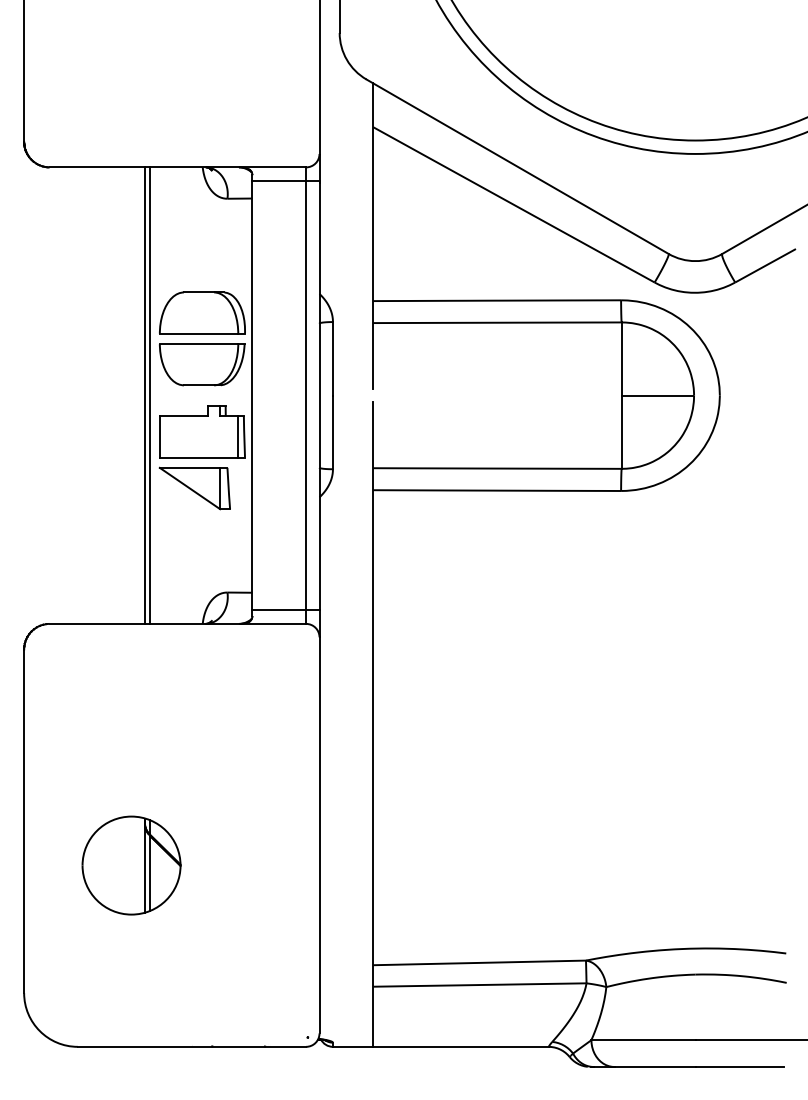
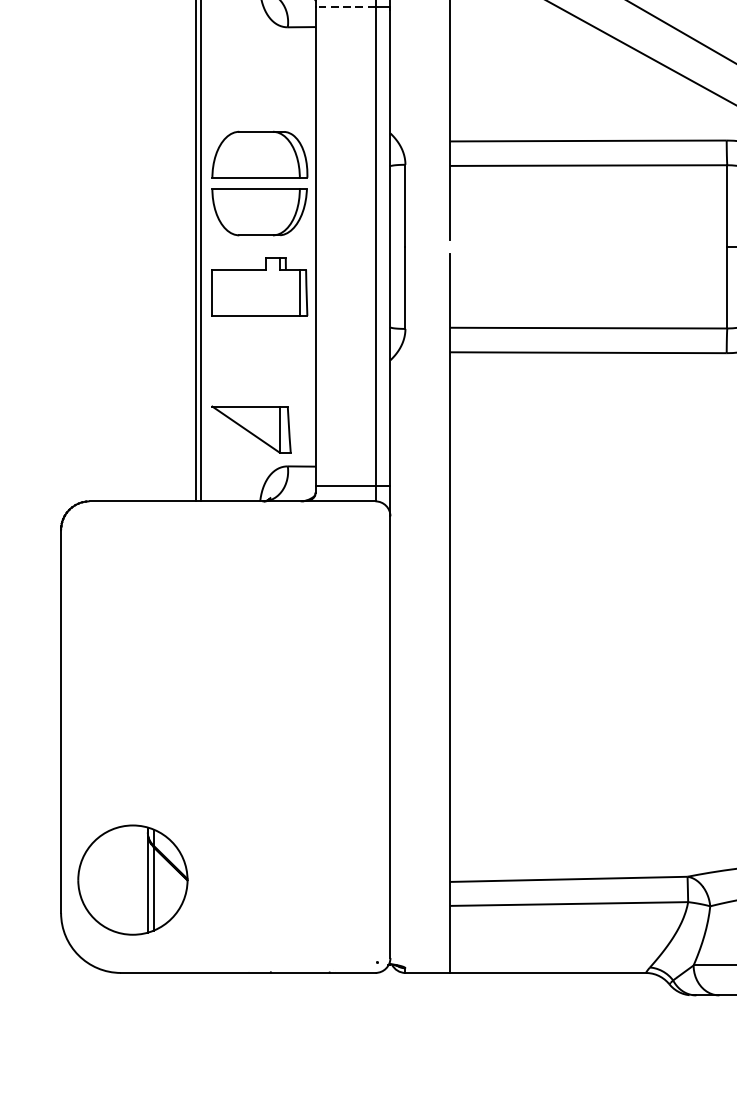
line: (279, 180) -> (345, 6), solid -> dashed
part: (194, 488) -> (251, 429), moved
part: (131, 865) -> (132, 880), moved

